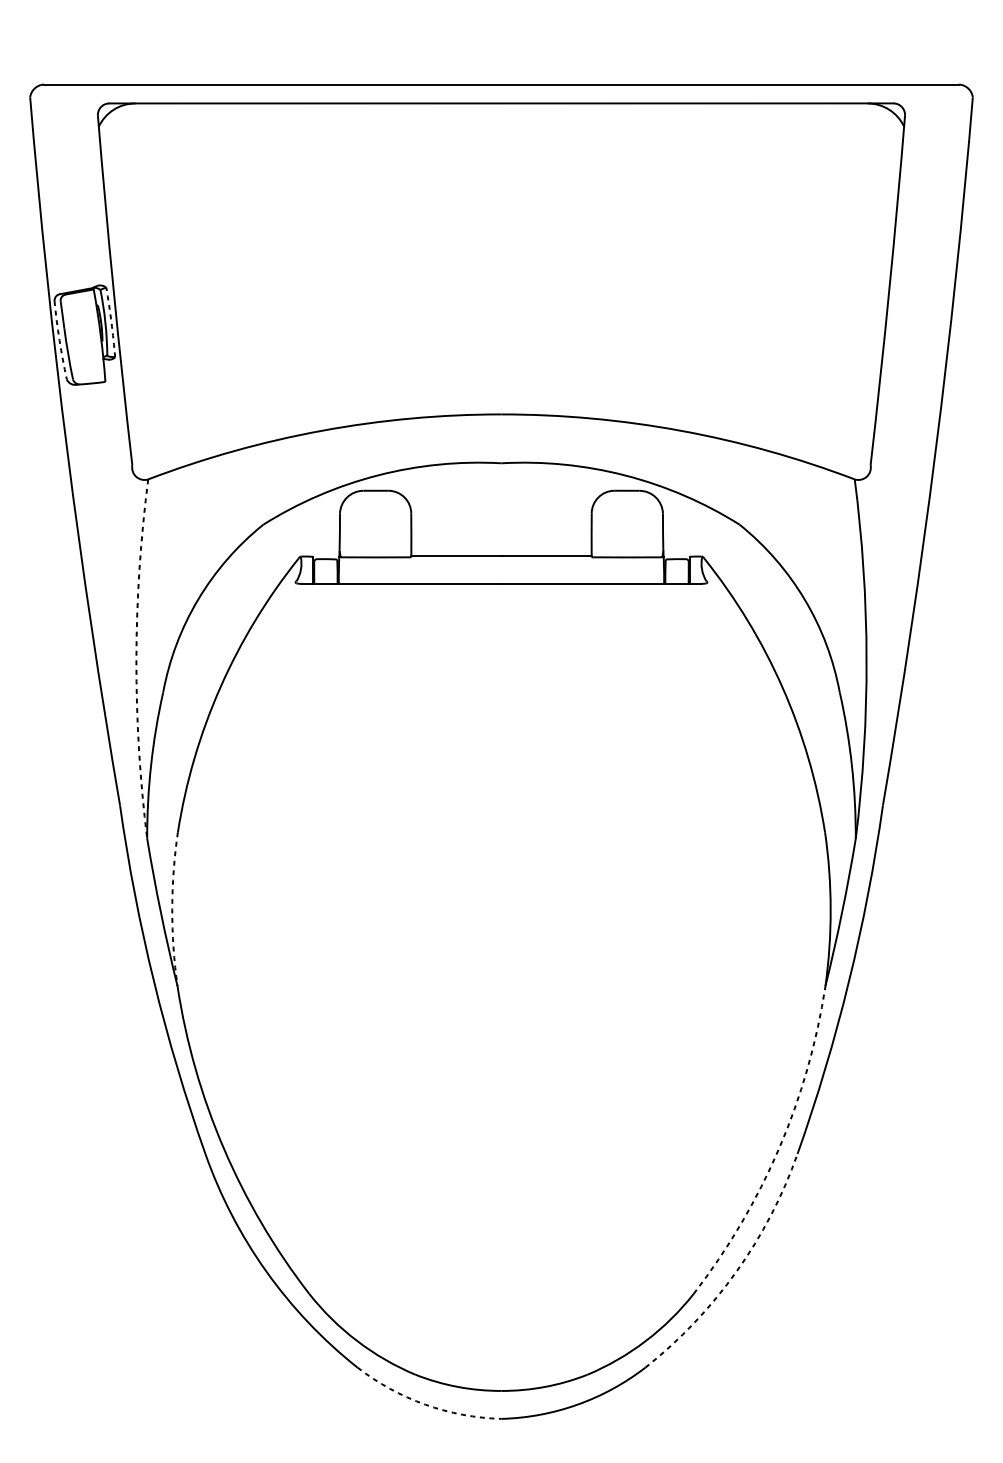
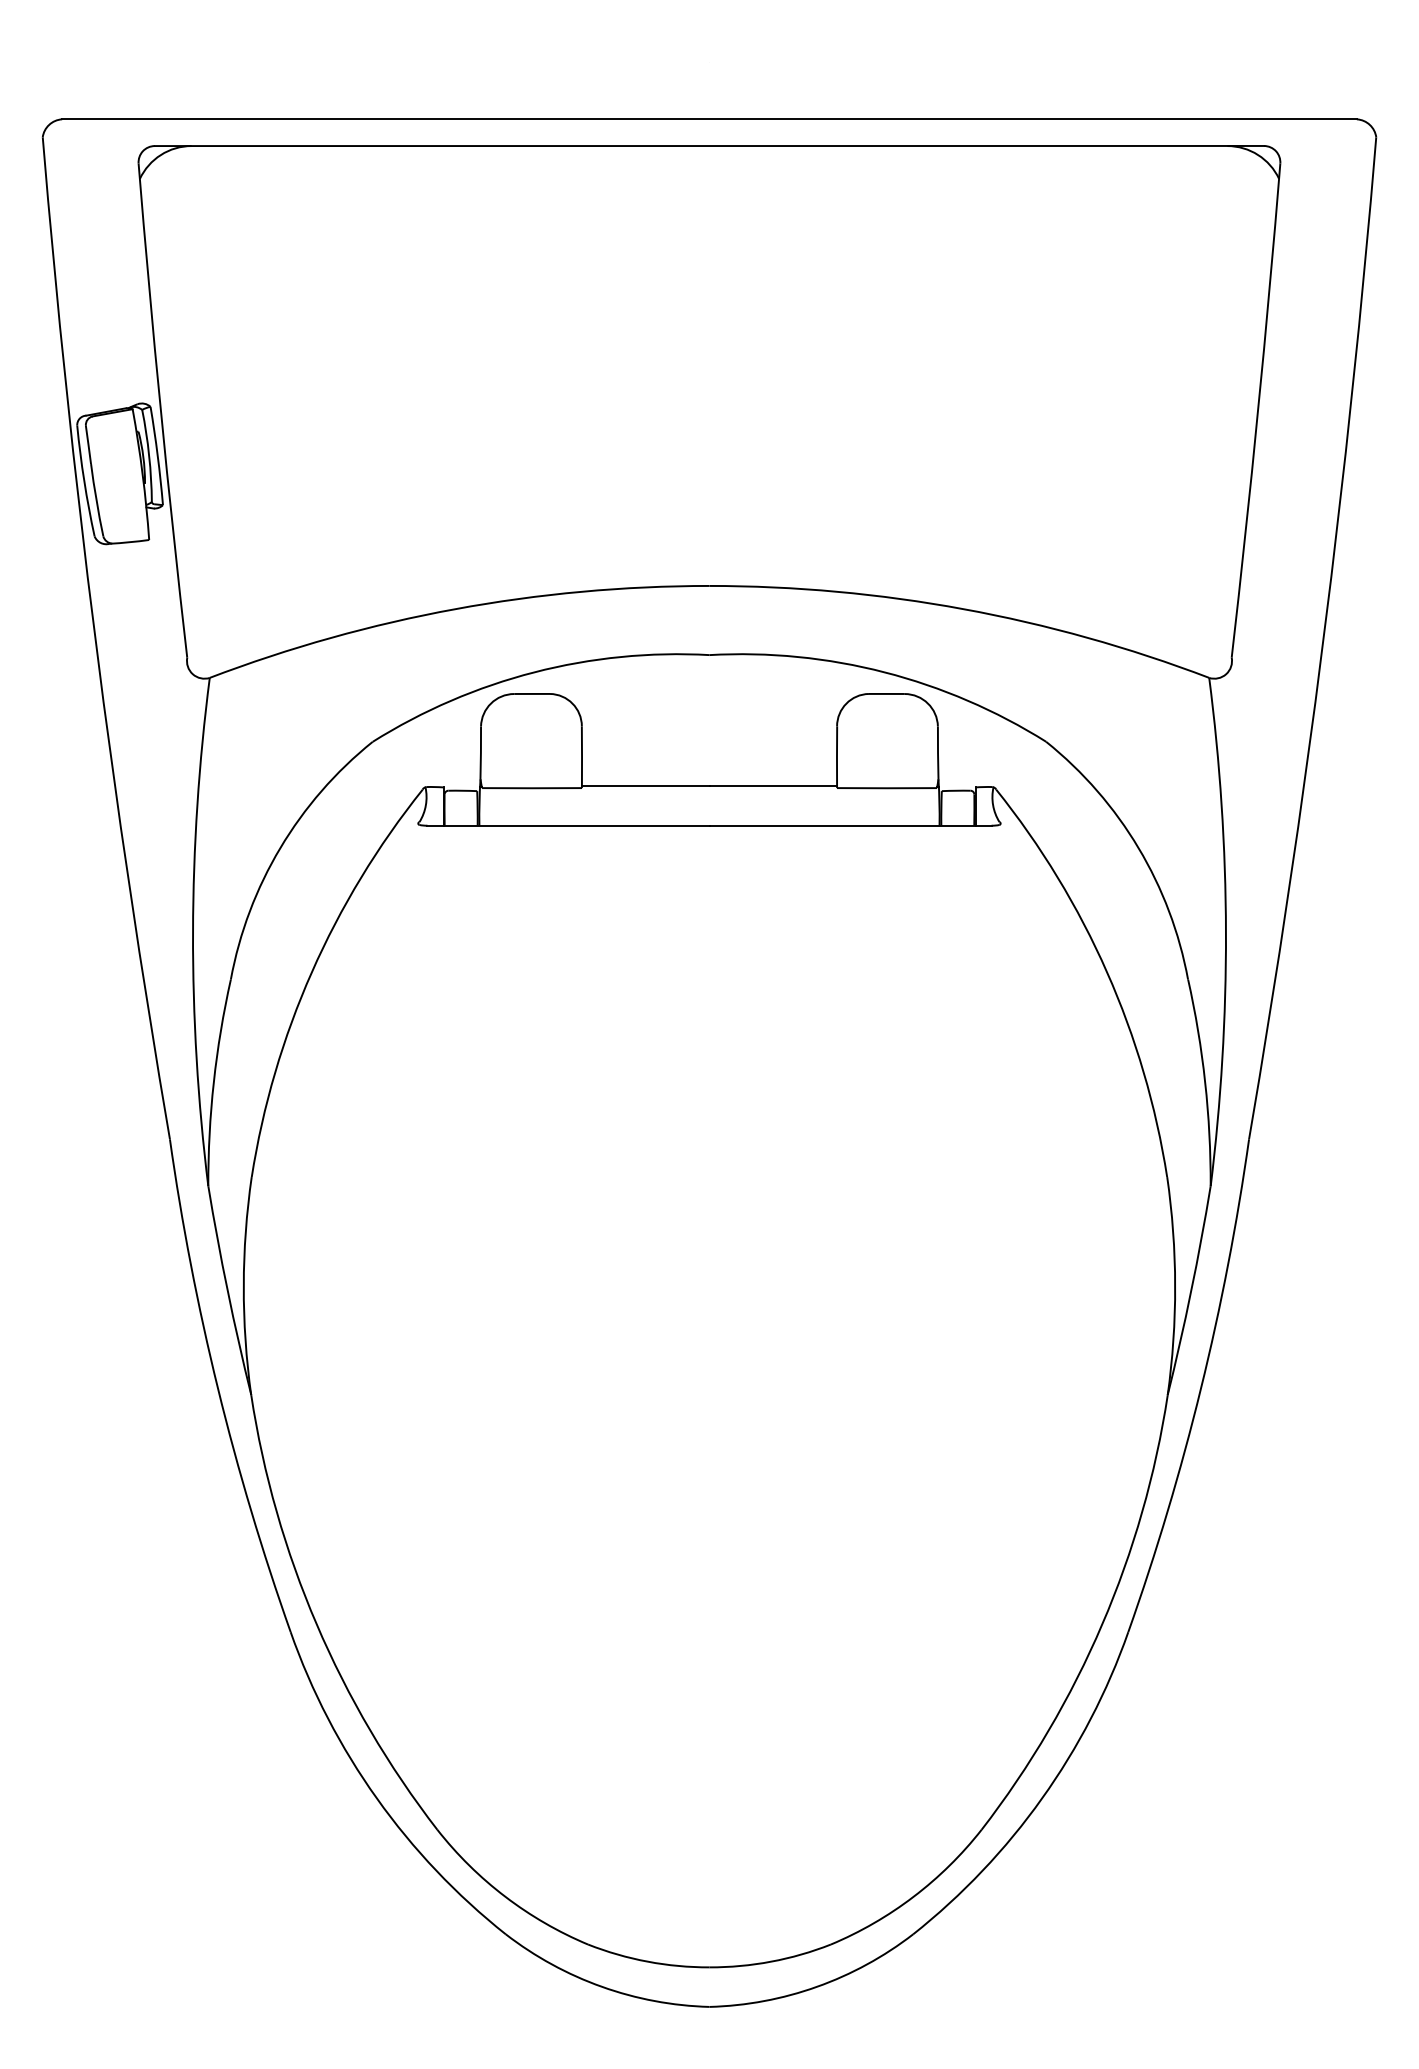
arc: (111, 322) -> (157, 455), dashed -> solid
arc: (59, 340) -> (84, 481), dashed -> solid
arc: (136, 659) -> (193, 932), dashed -> solid
arc: (172, 909) -> (243, 1286), dashed -> solid
arc: (779, 1148) -> (1102, 1624), dashed -> solid
arc: (736, 1271) -> (1042, 1798), dashed -> solid
arc: (425, 1404) -> (601, 1986), dashed -> solid

